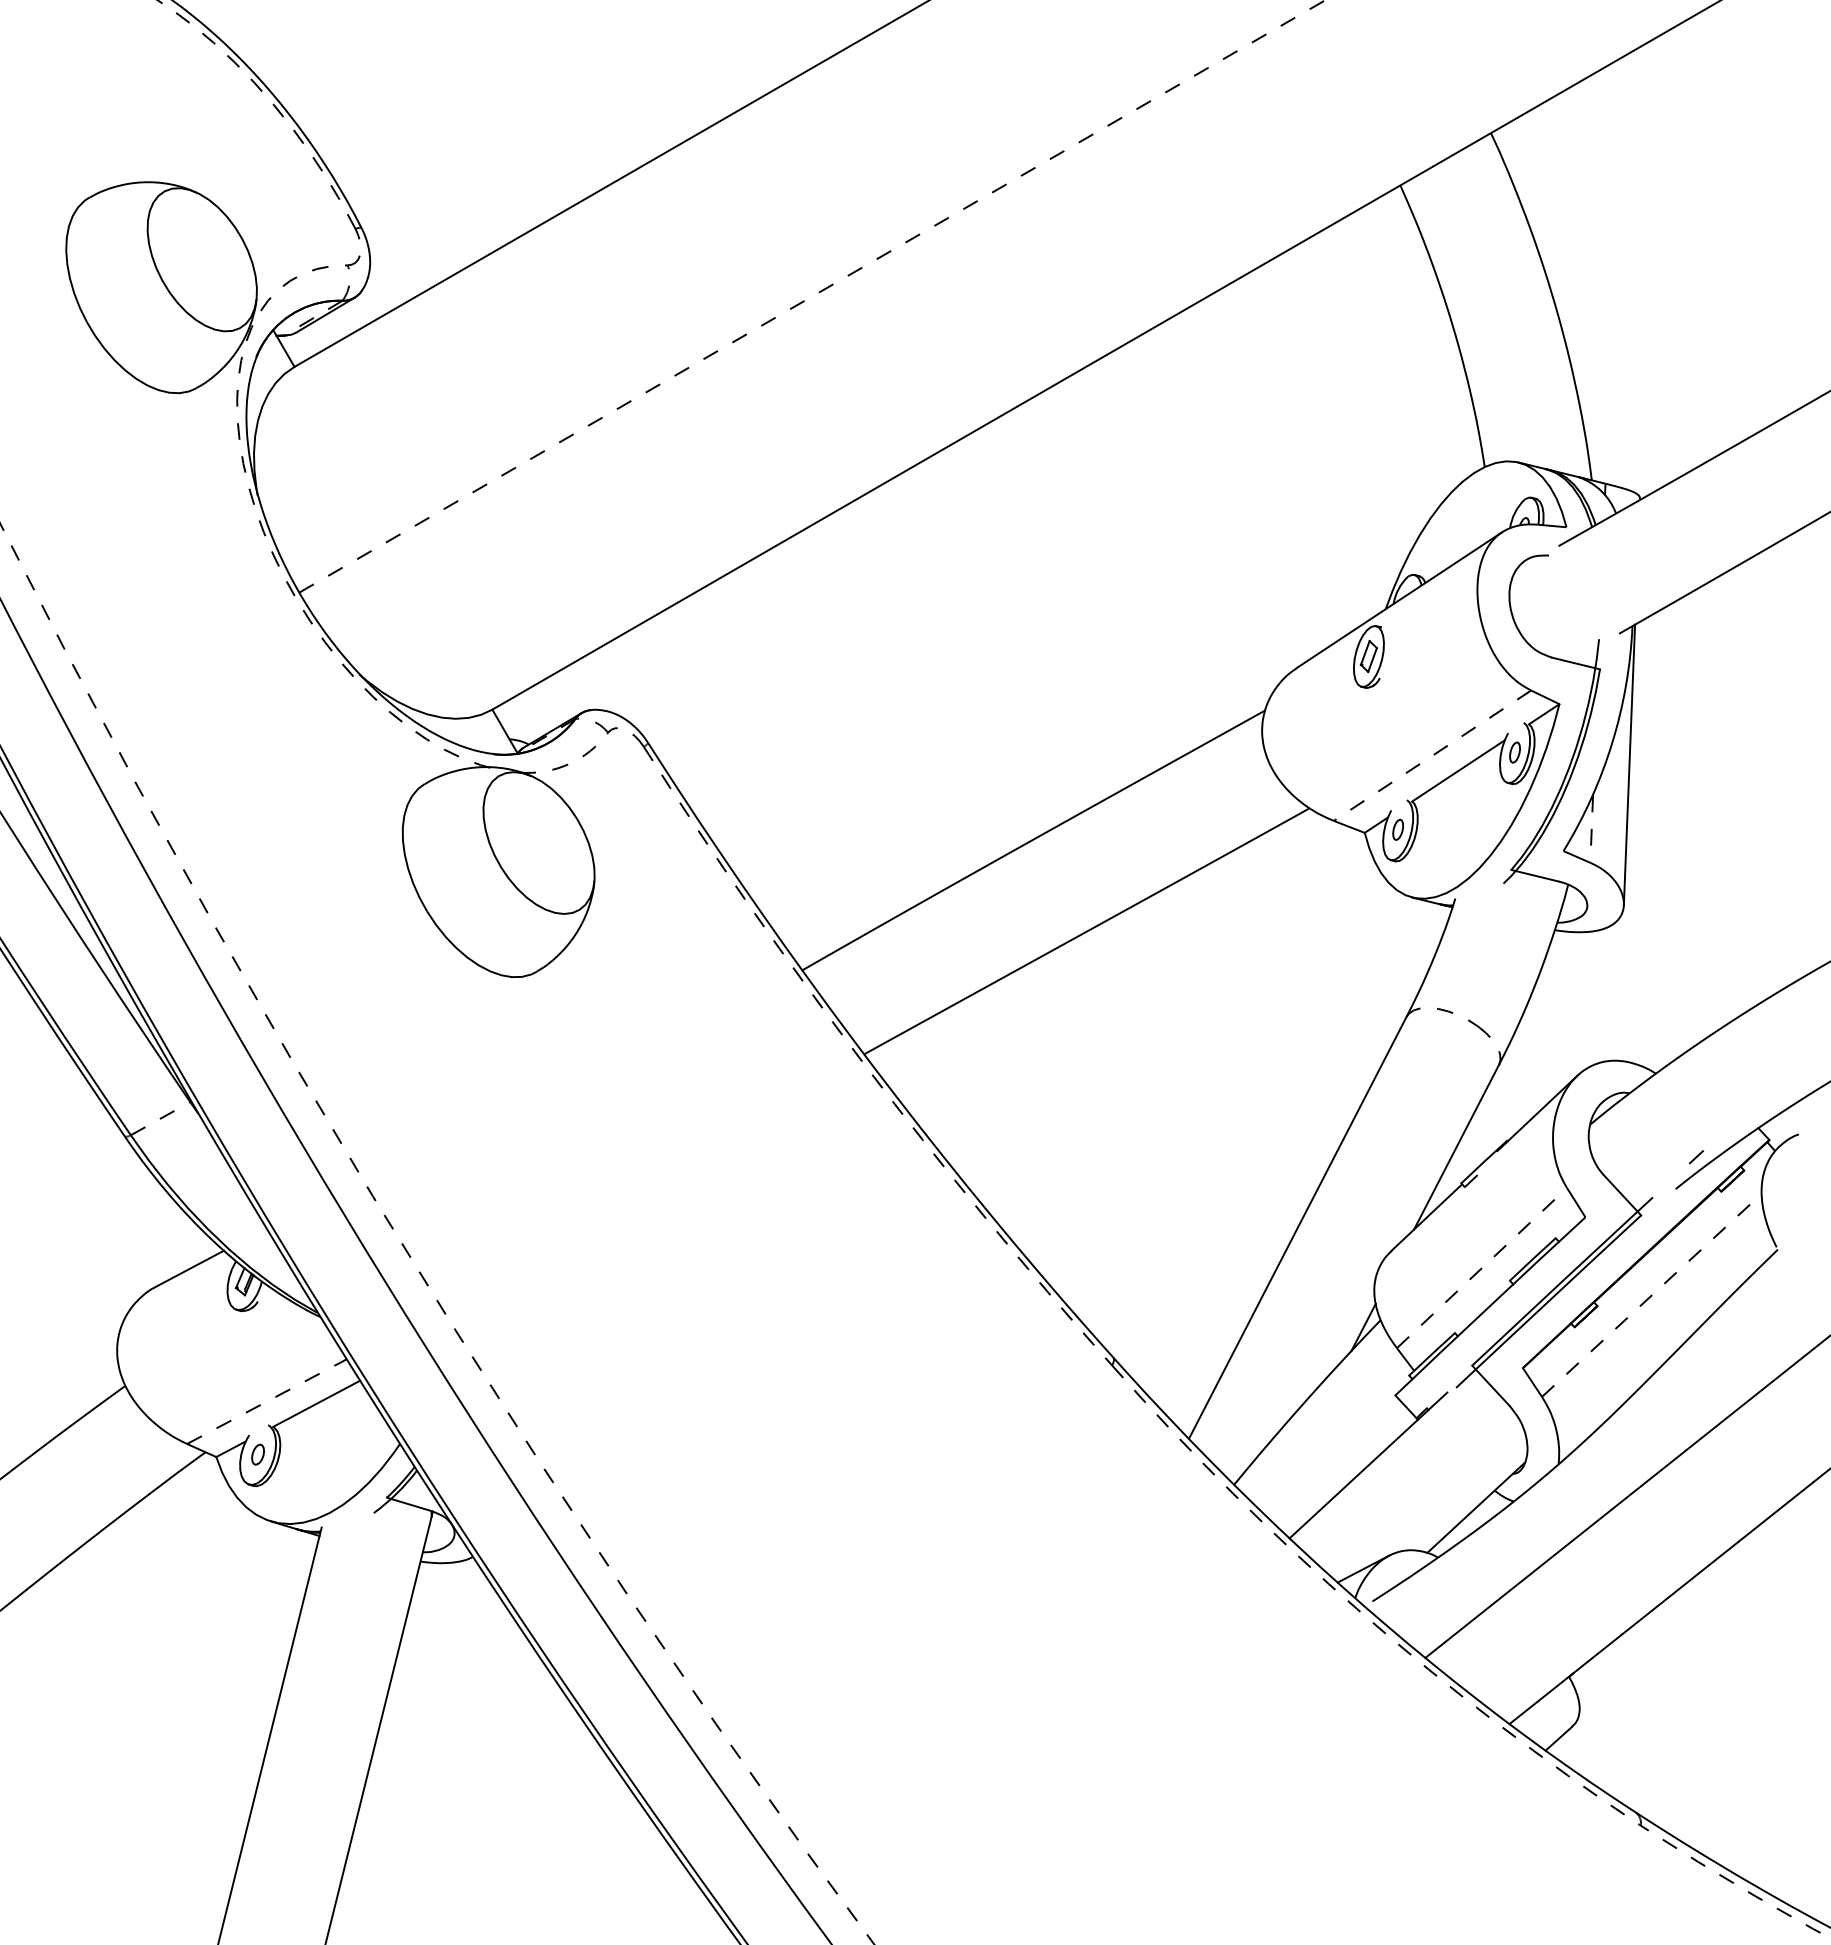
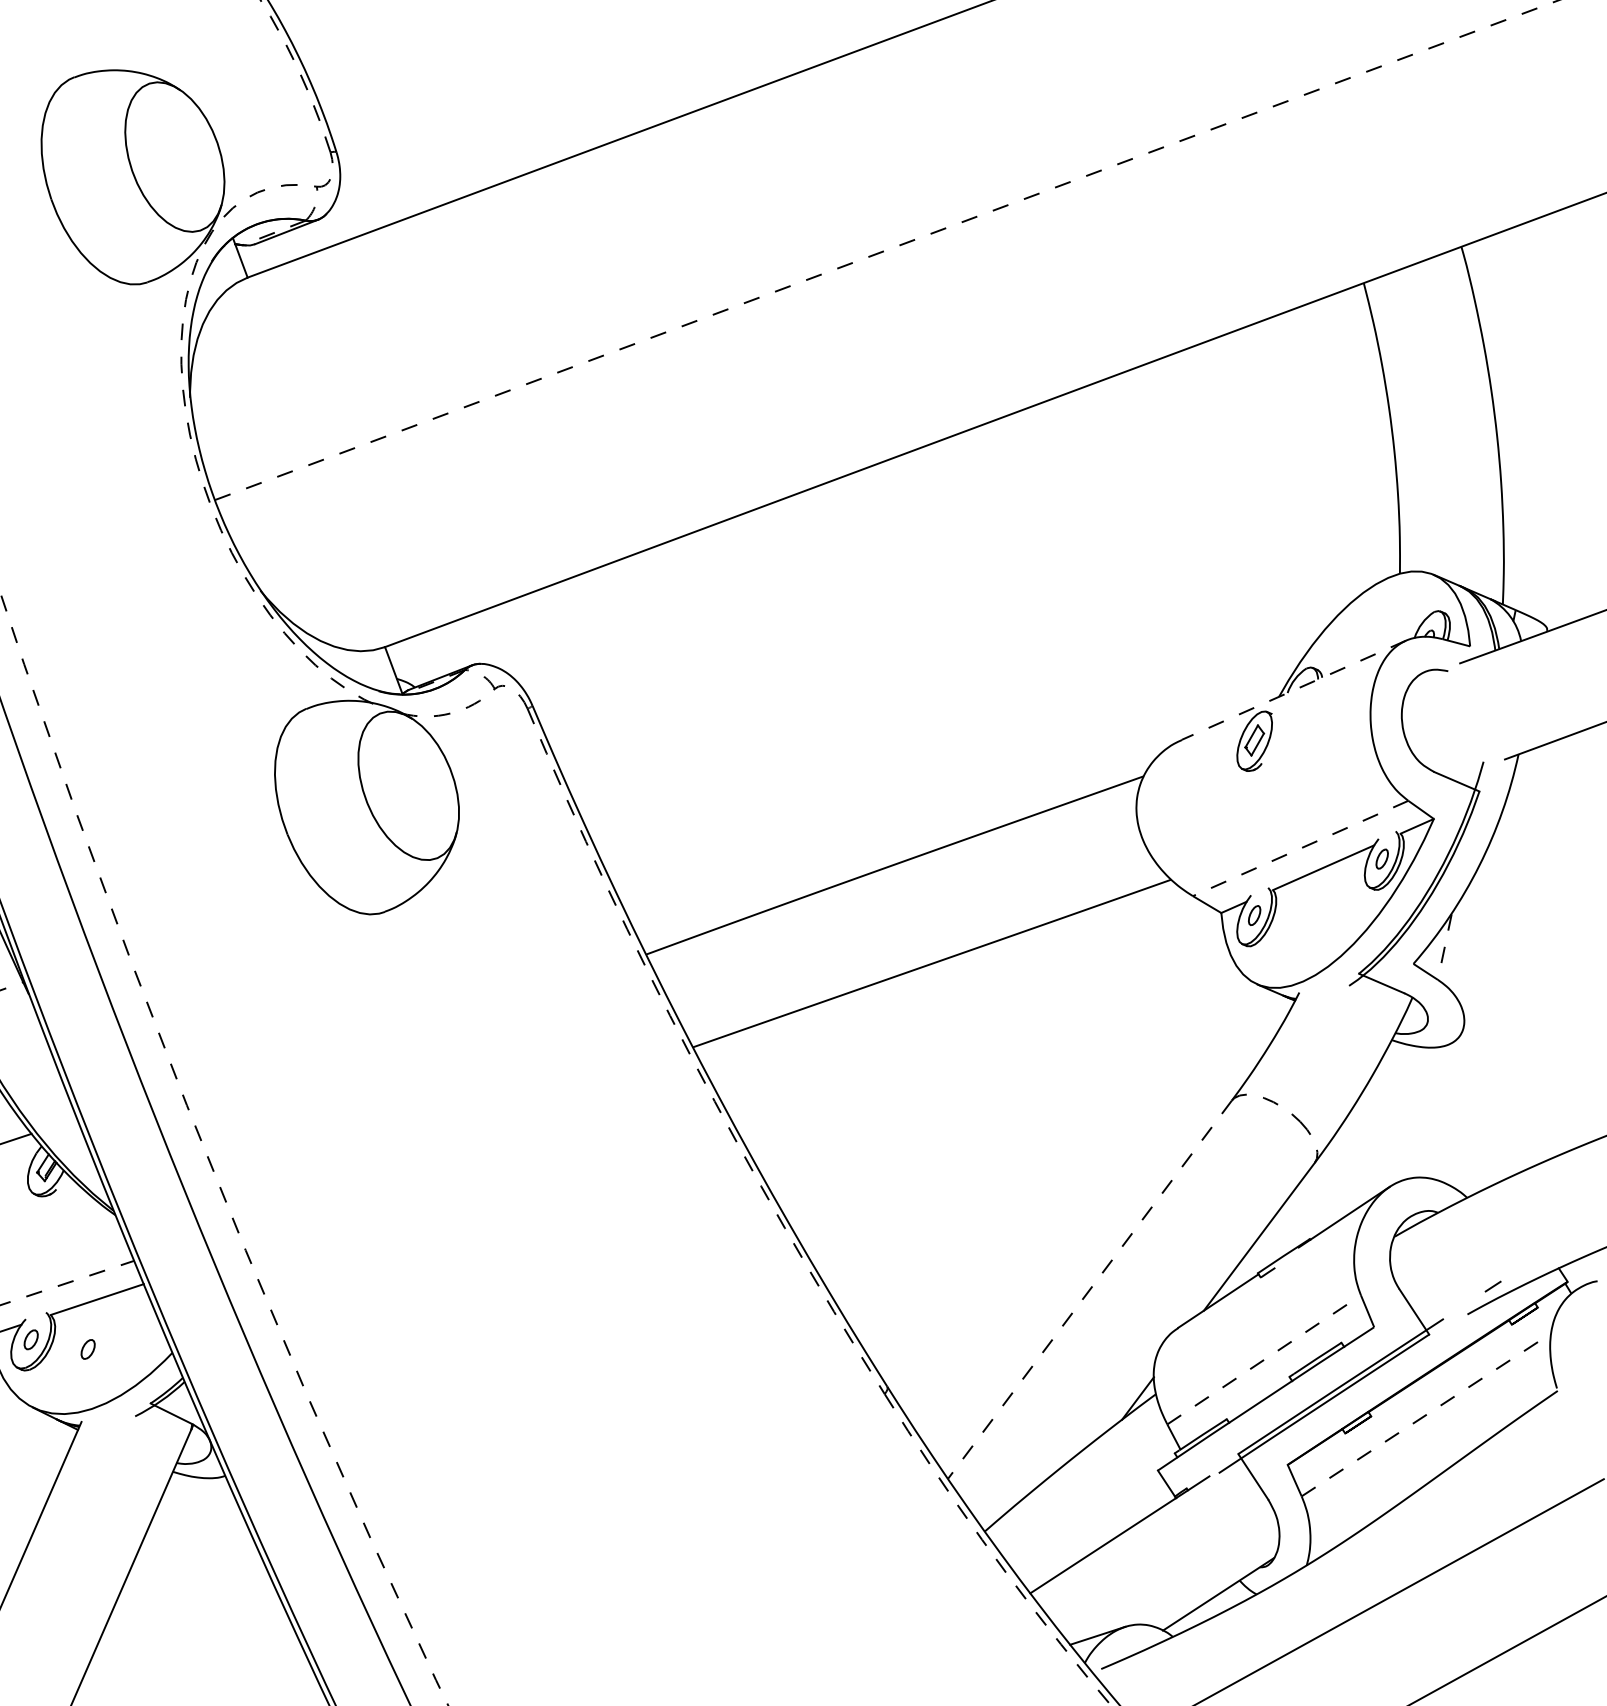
line: (1399, 600) -> (1294, 690), solid -> dashed
line: (1629, 764) -> (1492, 889), removed
line: (1297, 1228) -> (1089, 1290), solid -> dashed
part: (315, 1454) -> (87, 1349), added

